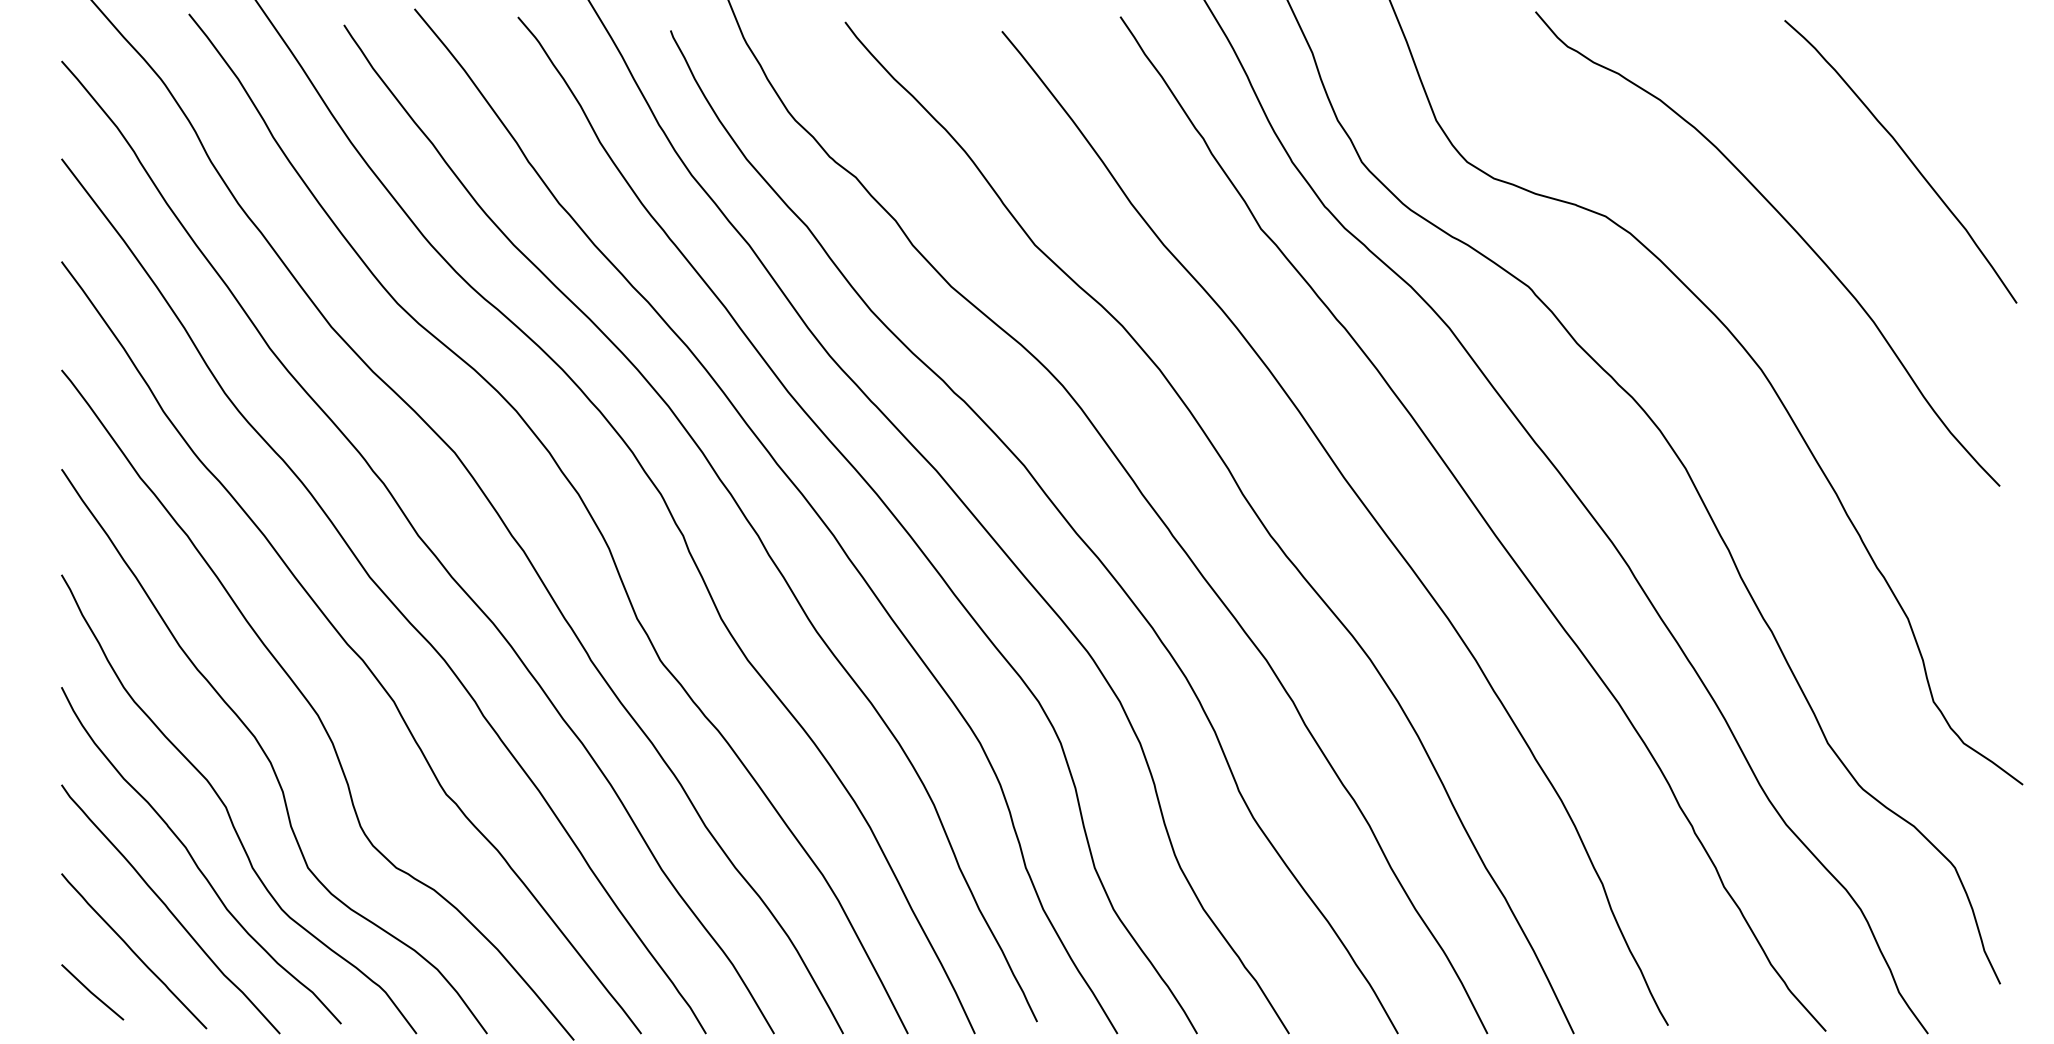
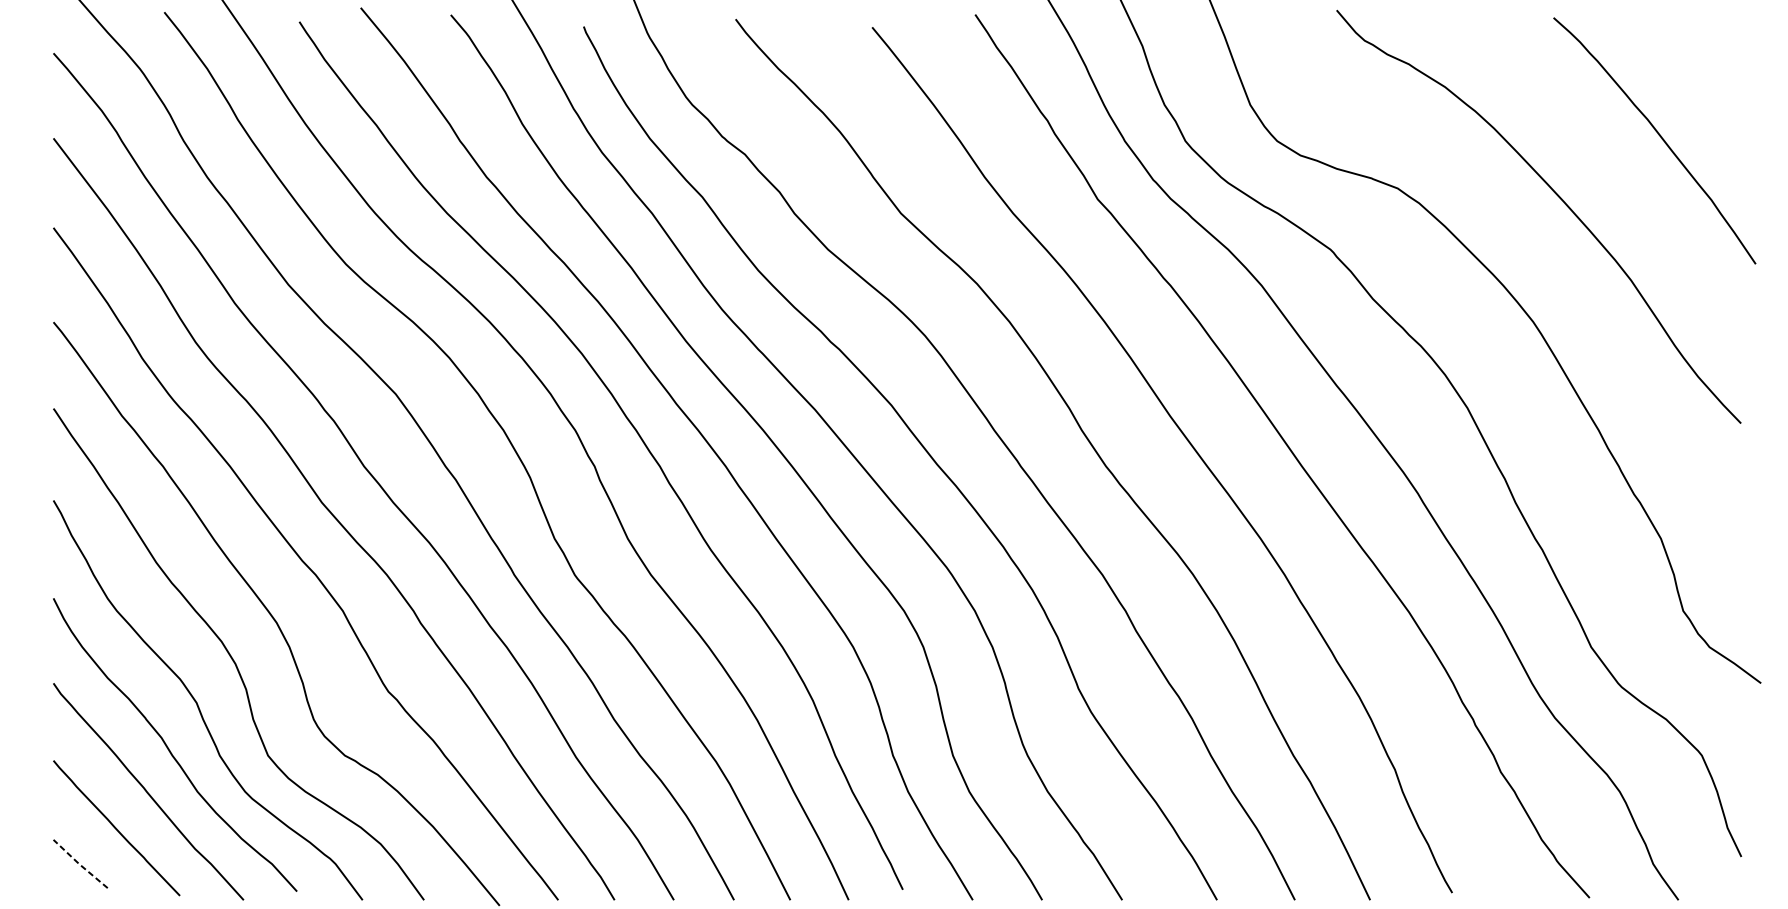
line: (91, 992) -> (79, 864), solid -> dashed

